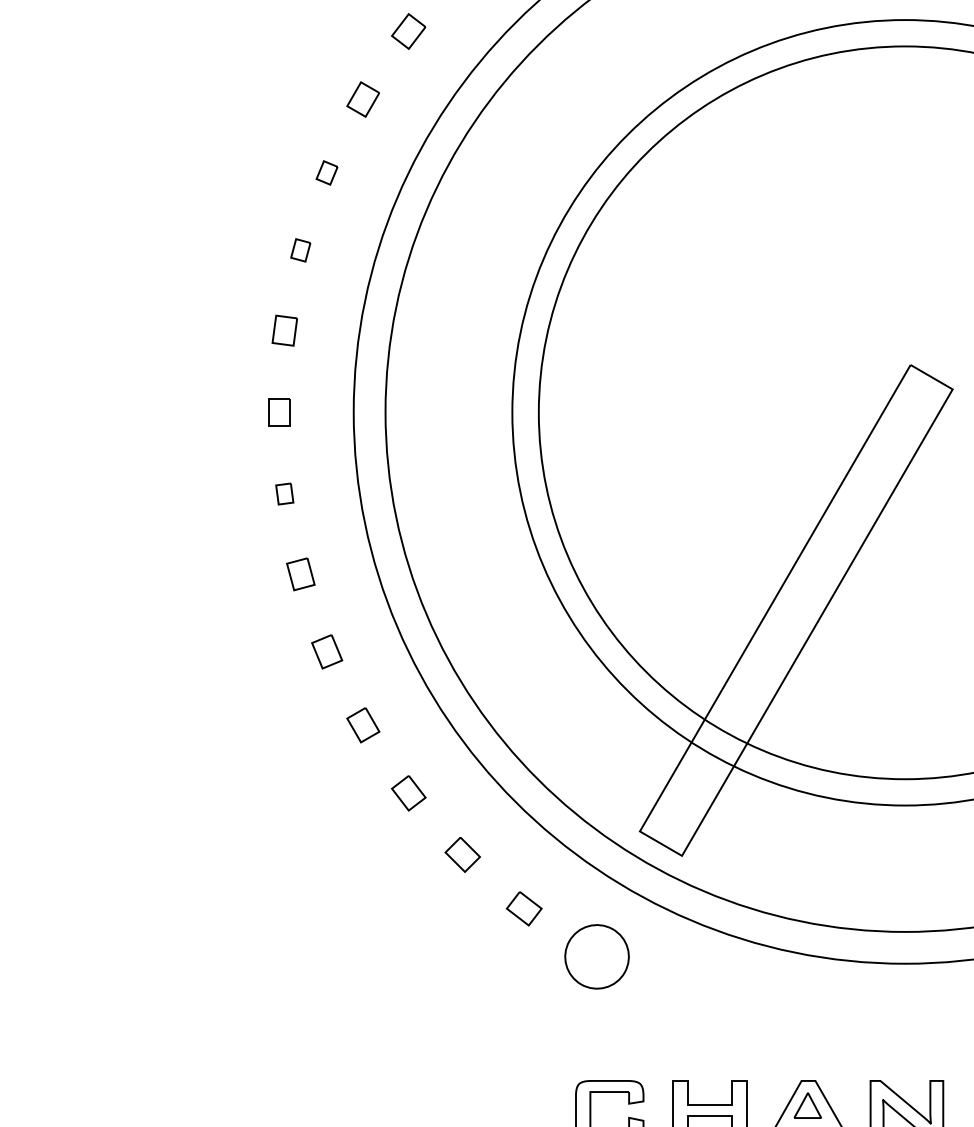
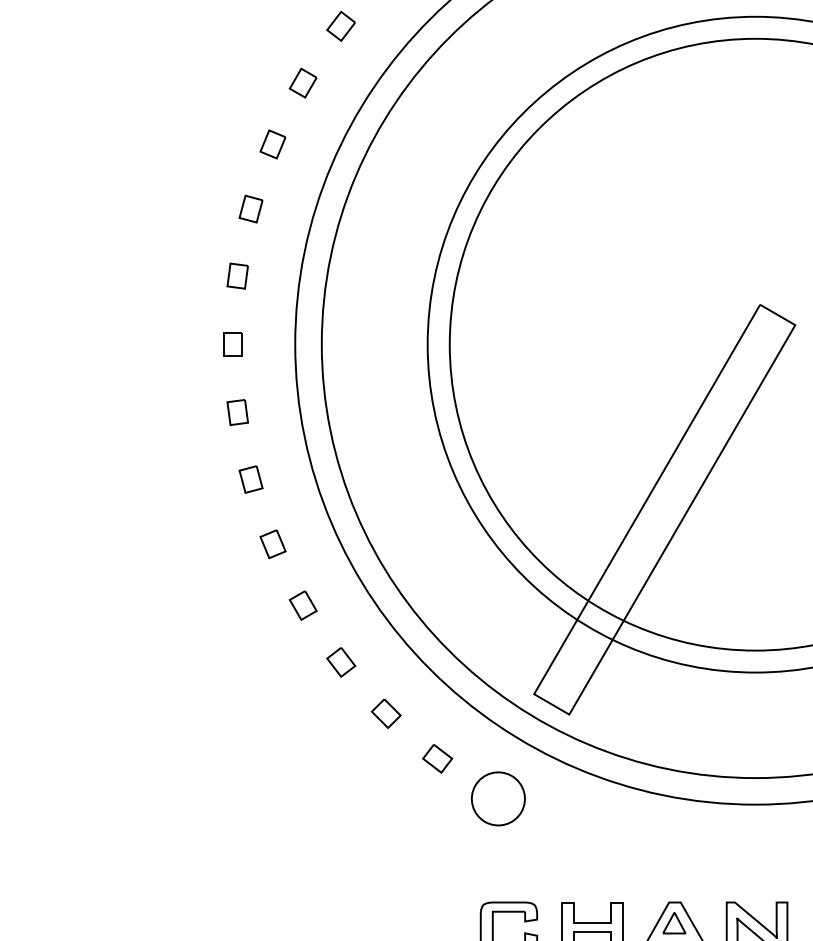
part: (326, 173) -> (272, 144), size x1.43
part: (300, 249) -> (250, 208), size x1.43
part: (284, 494) -> (237, 412), size x1.43

